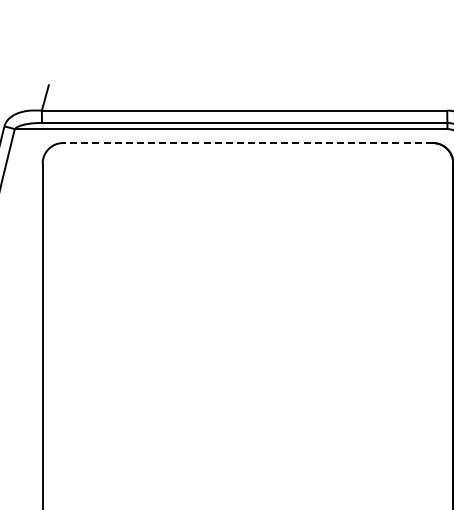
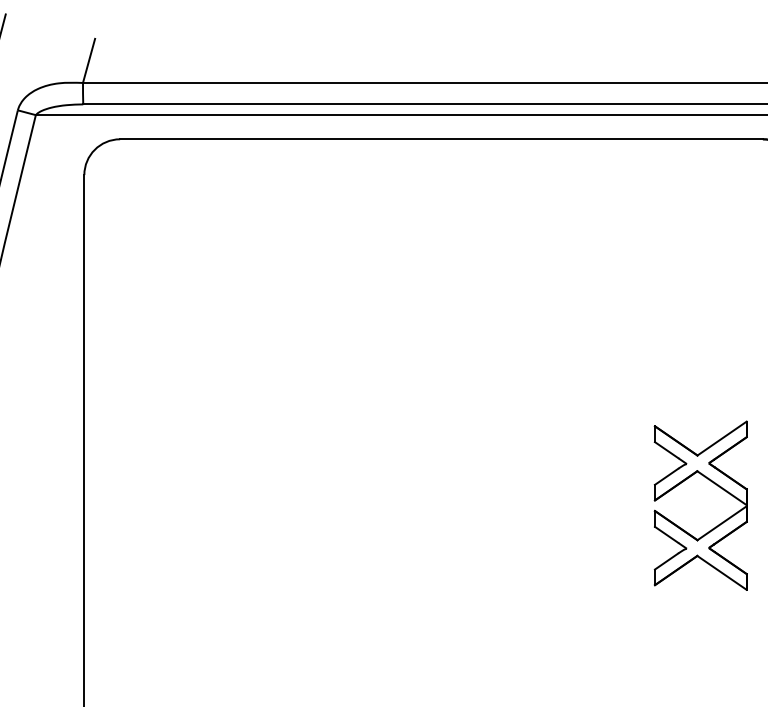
line: (247, 143) -> (440, 140), dashed -> solid
part: (405, 342) -> (715, 486), added

